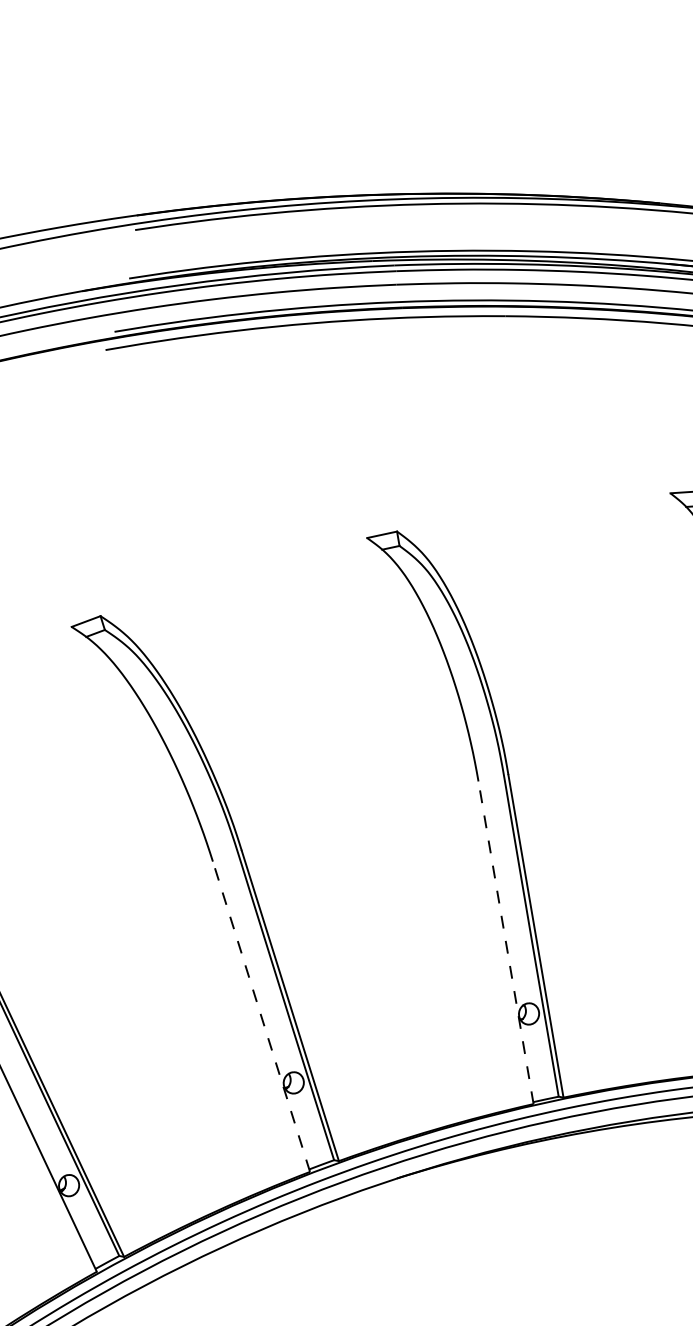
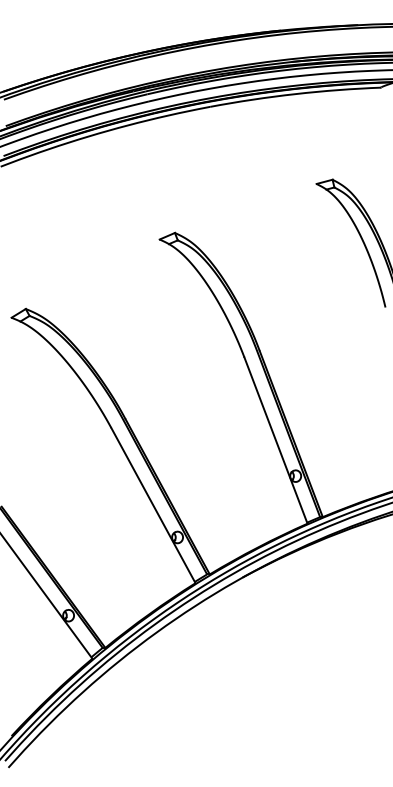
line: (506, 942) -> (276, 440), dashed -> solid
line: (261, 1016) -> (153, 505), dashed -> solid

